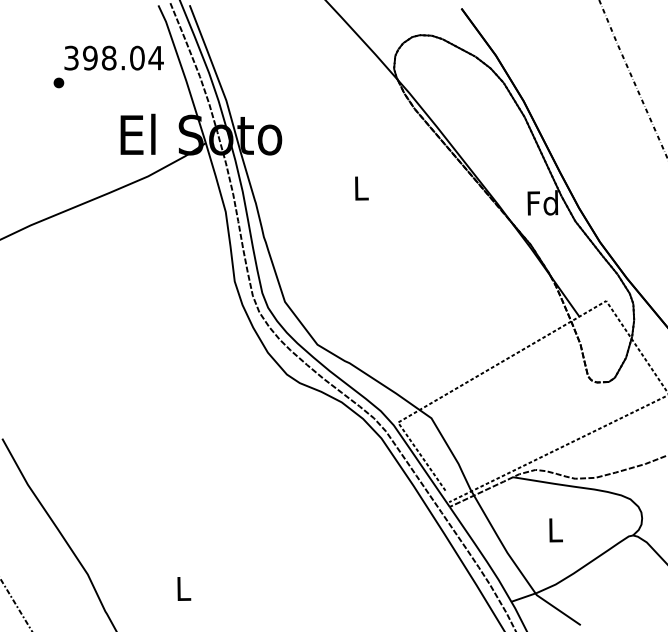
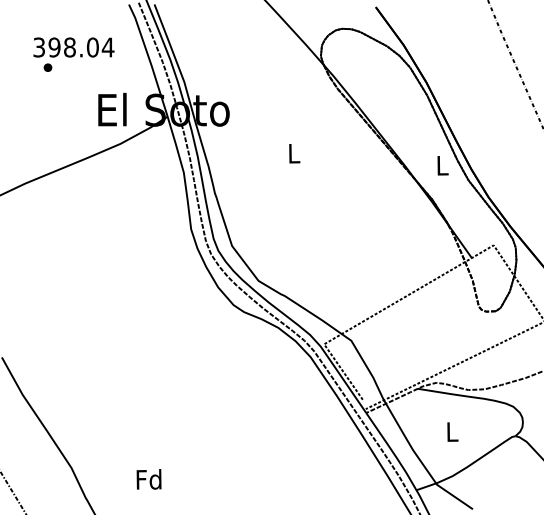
text: (113, 58) -> (73, 47), moved
text: (542, 203) -> (441, 165), Fd -> L
text: (182, 588) -> (148, 479), L -> Fd

